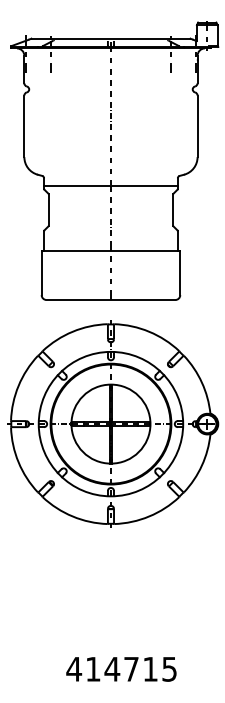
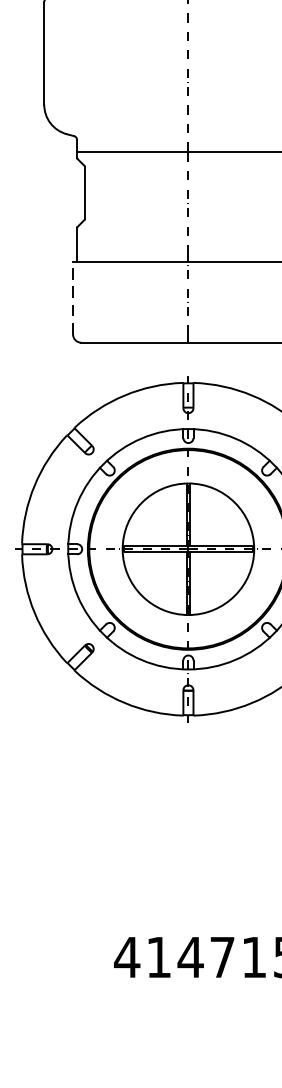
line: (41, 273) -> (72, 298), solid -> dashed

